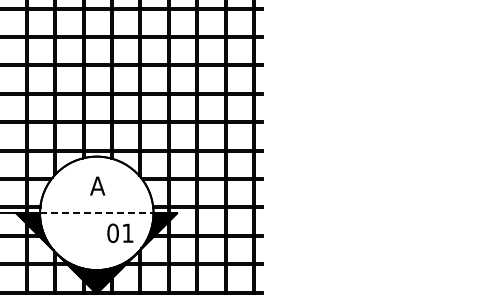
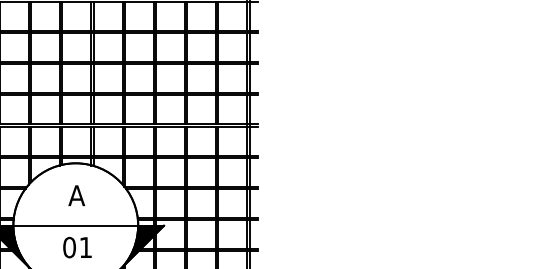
line: (96, 213) -> (75, 225), dashed -> solid
text: (120, 232) -> (77, 246), moved

